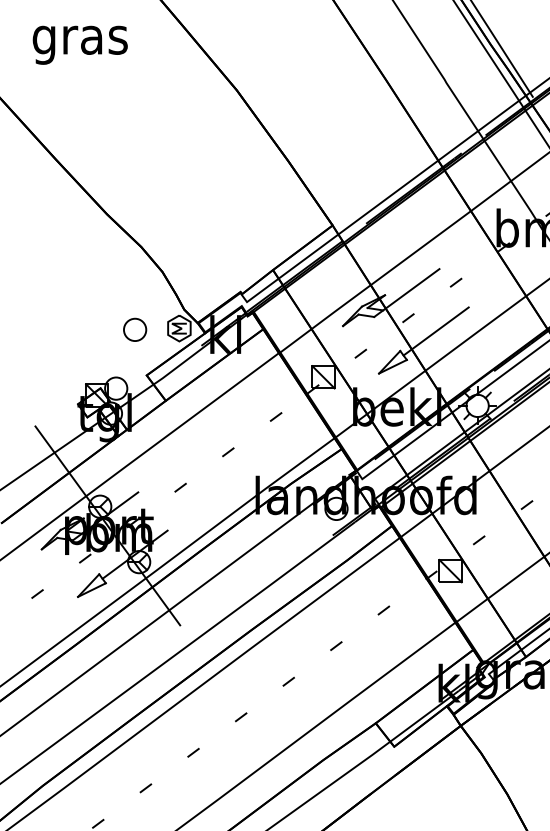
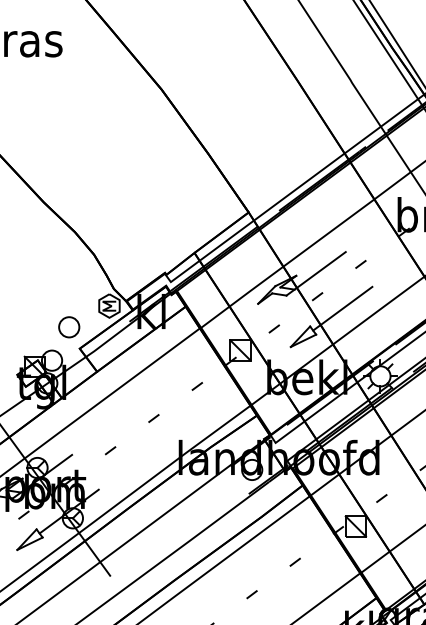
part: (135, 329) -> (69, 326), moved

